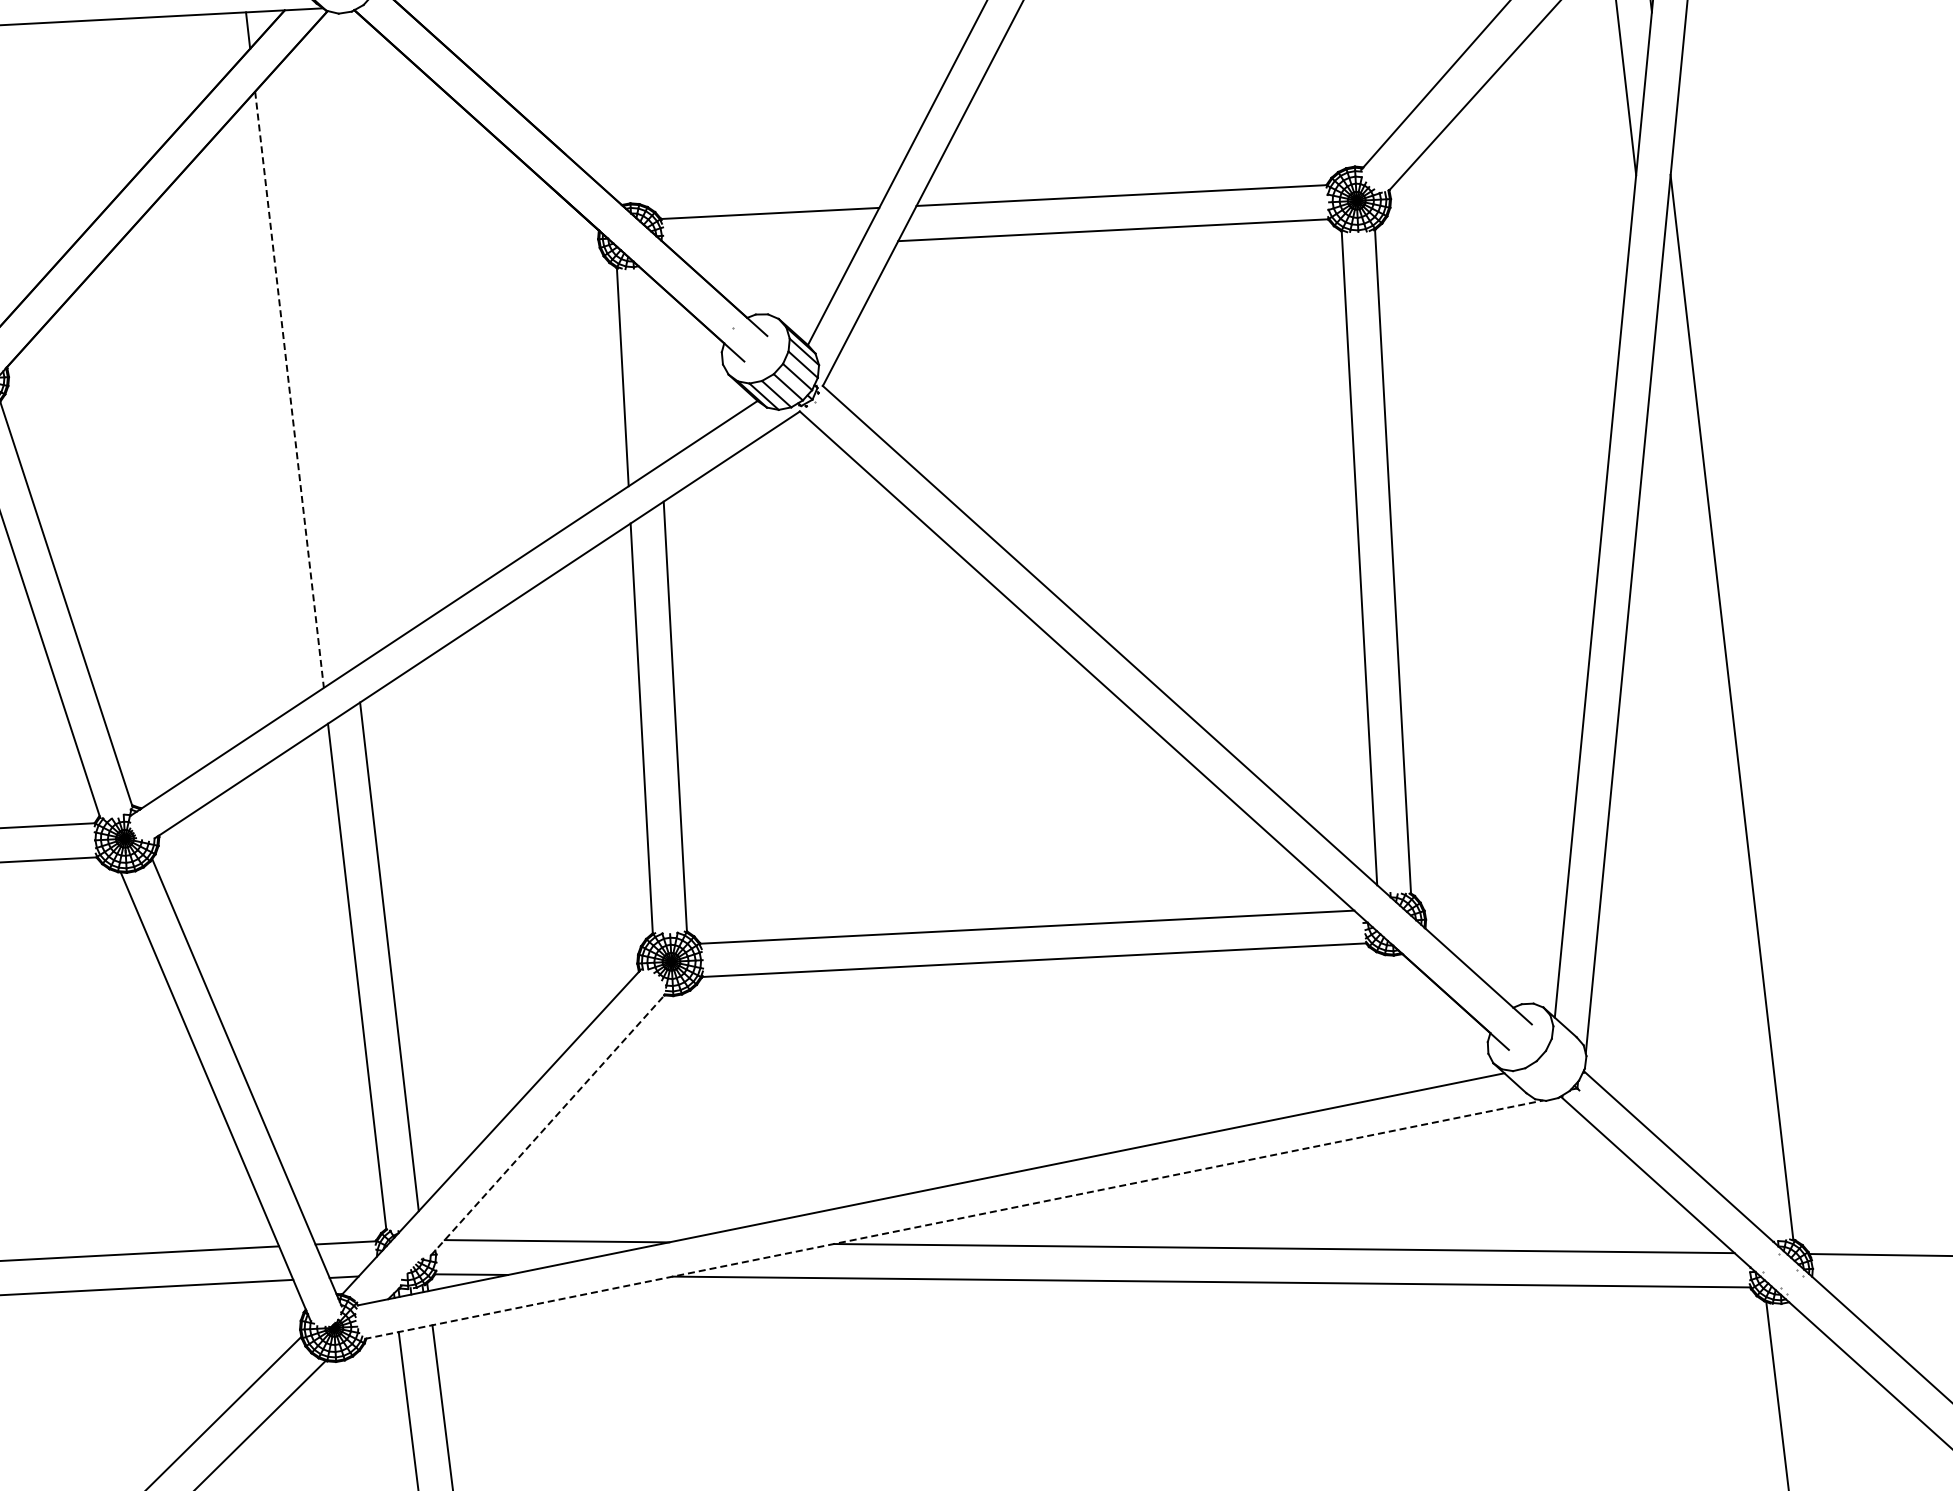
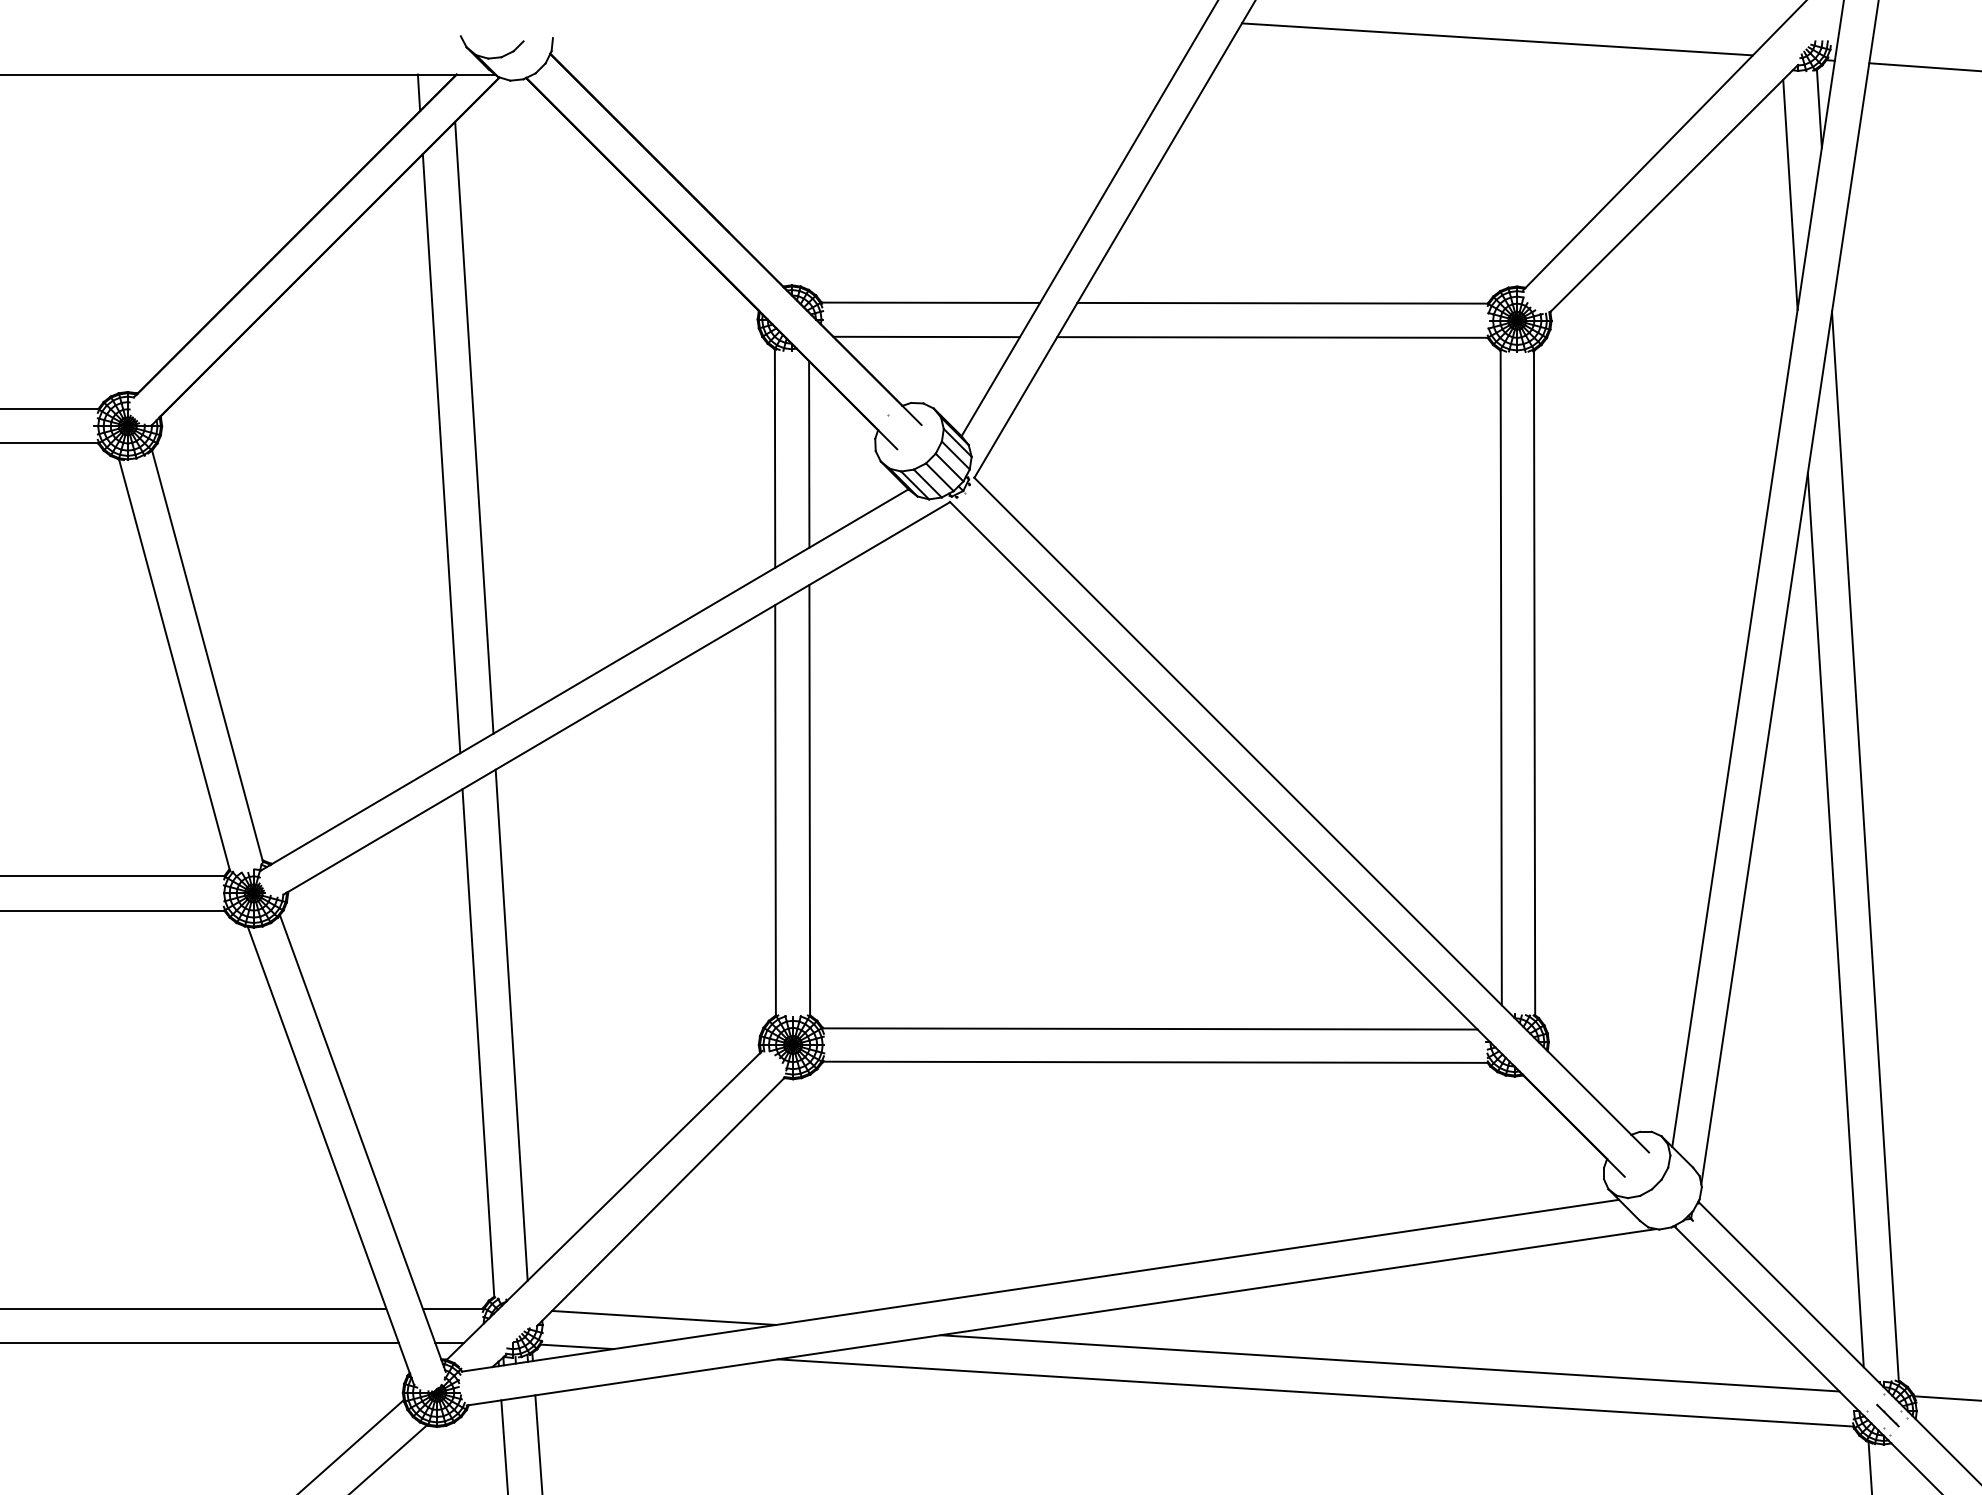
line: (767, 247) -> (926, 336), added
line: (321, 361) -> (474, 427), added
line: (656, 371) -> (809, 454), added
line: (289, 390) -> (441, 454), dashed -> solid
line: (1705, 783) -> (1835, 920), added
line: (548, 1125) -> (661, 1201), dashed -> solid
line: (954, 1219) -> (1062, 1317), dashed -> solid
line: (1783, 1274) -> (1887, 1415), added

